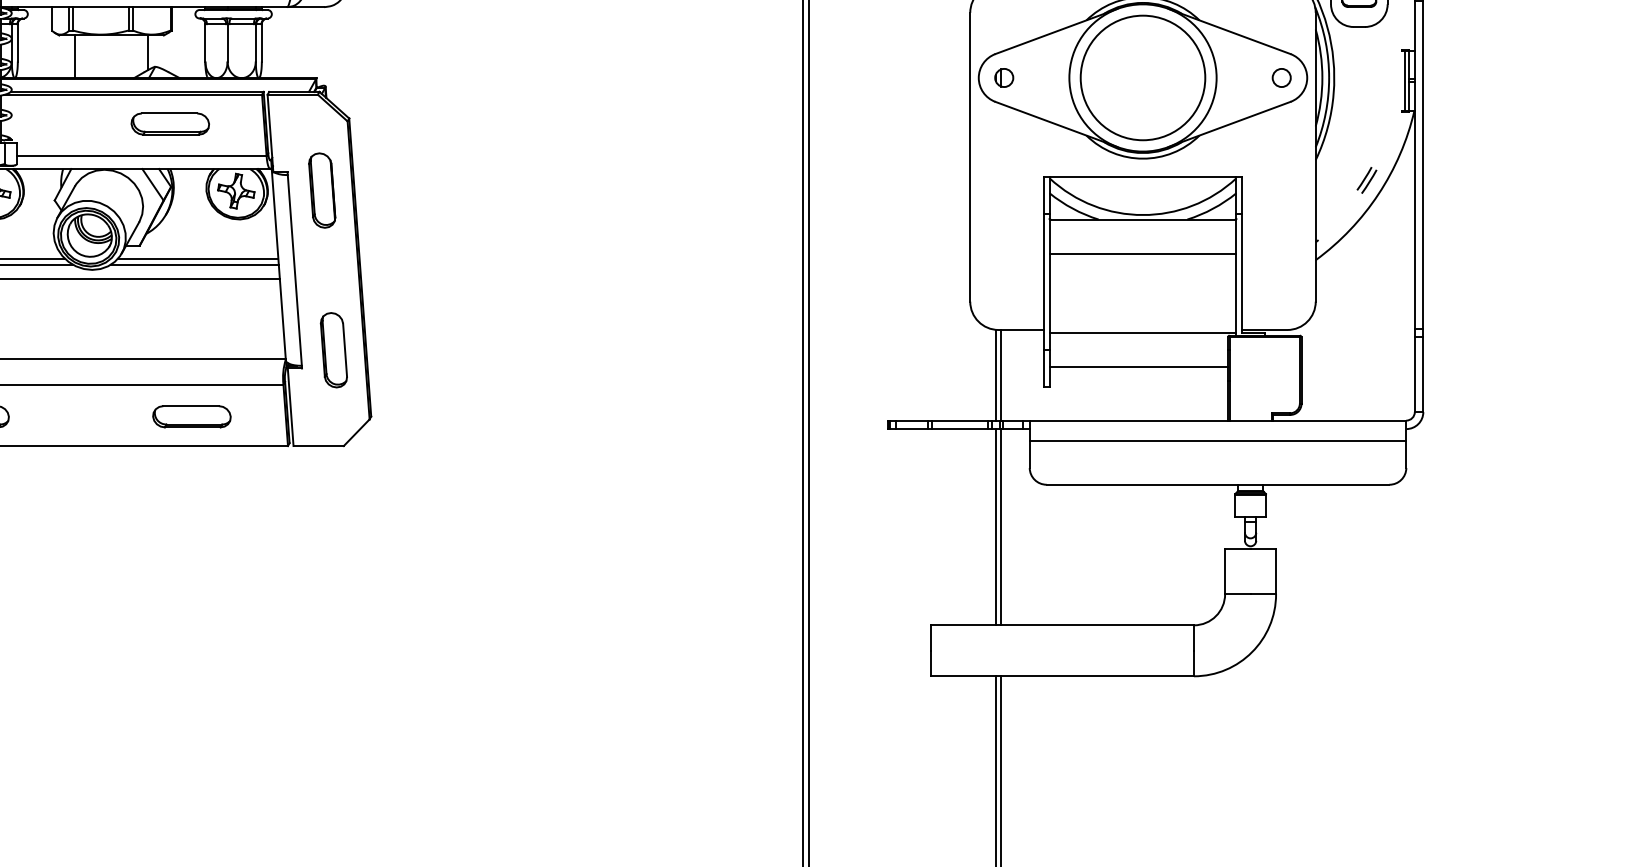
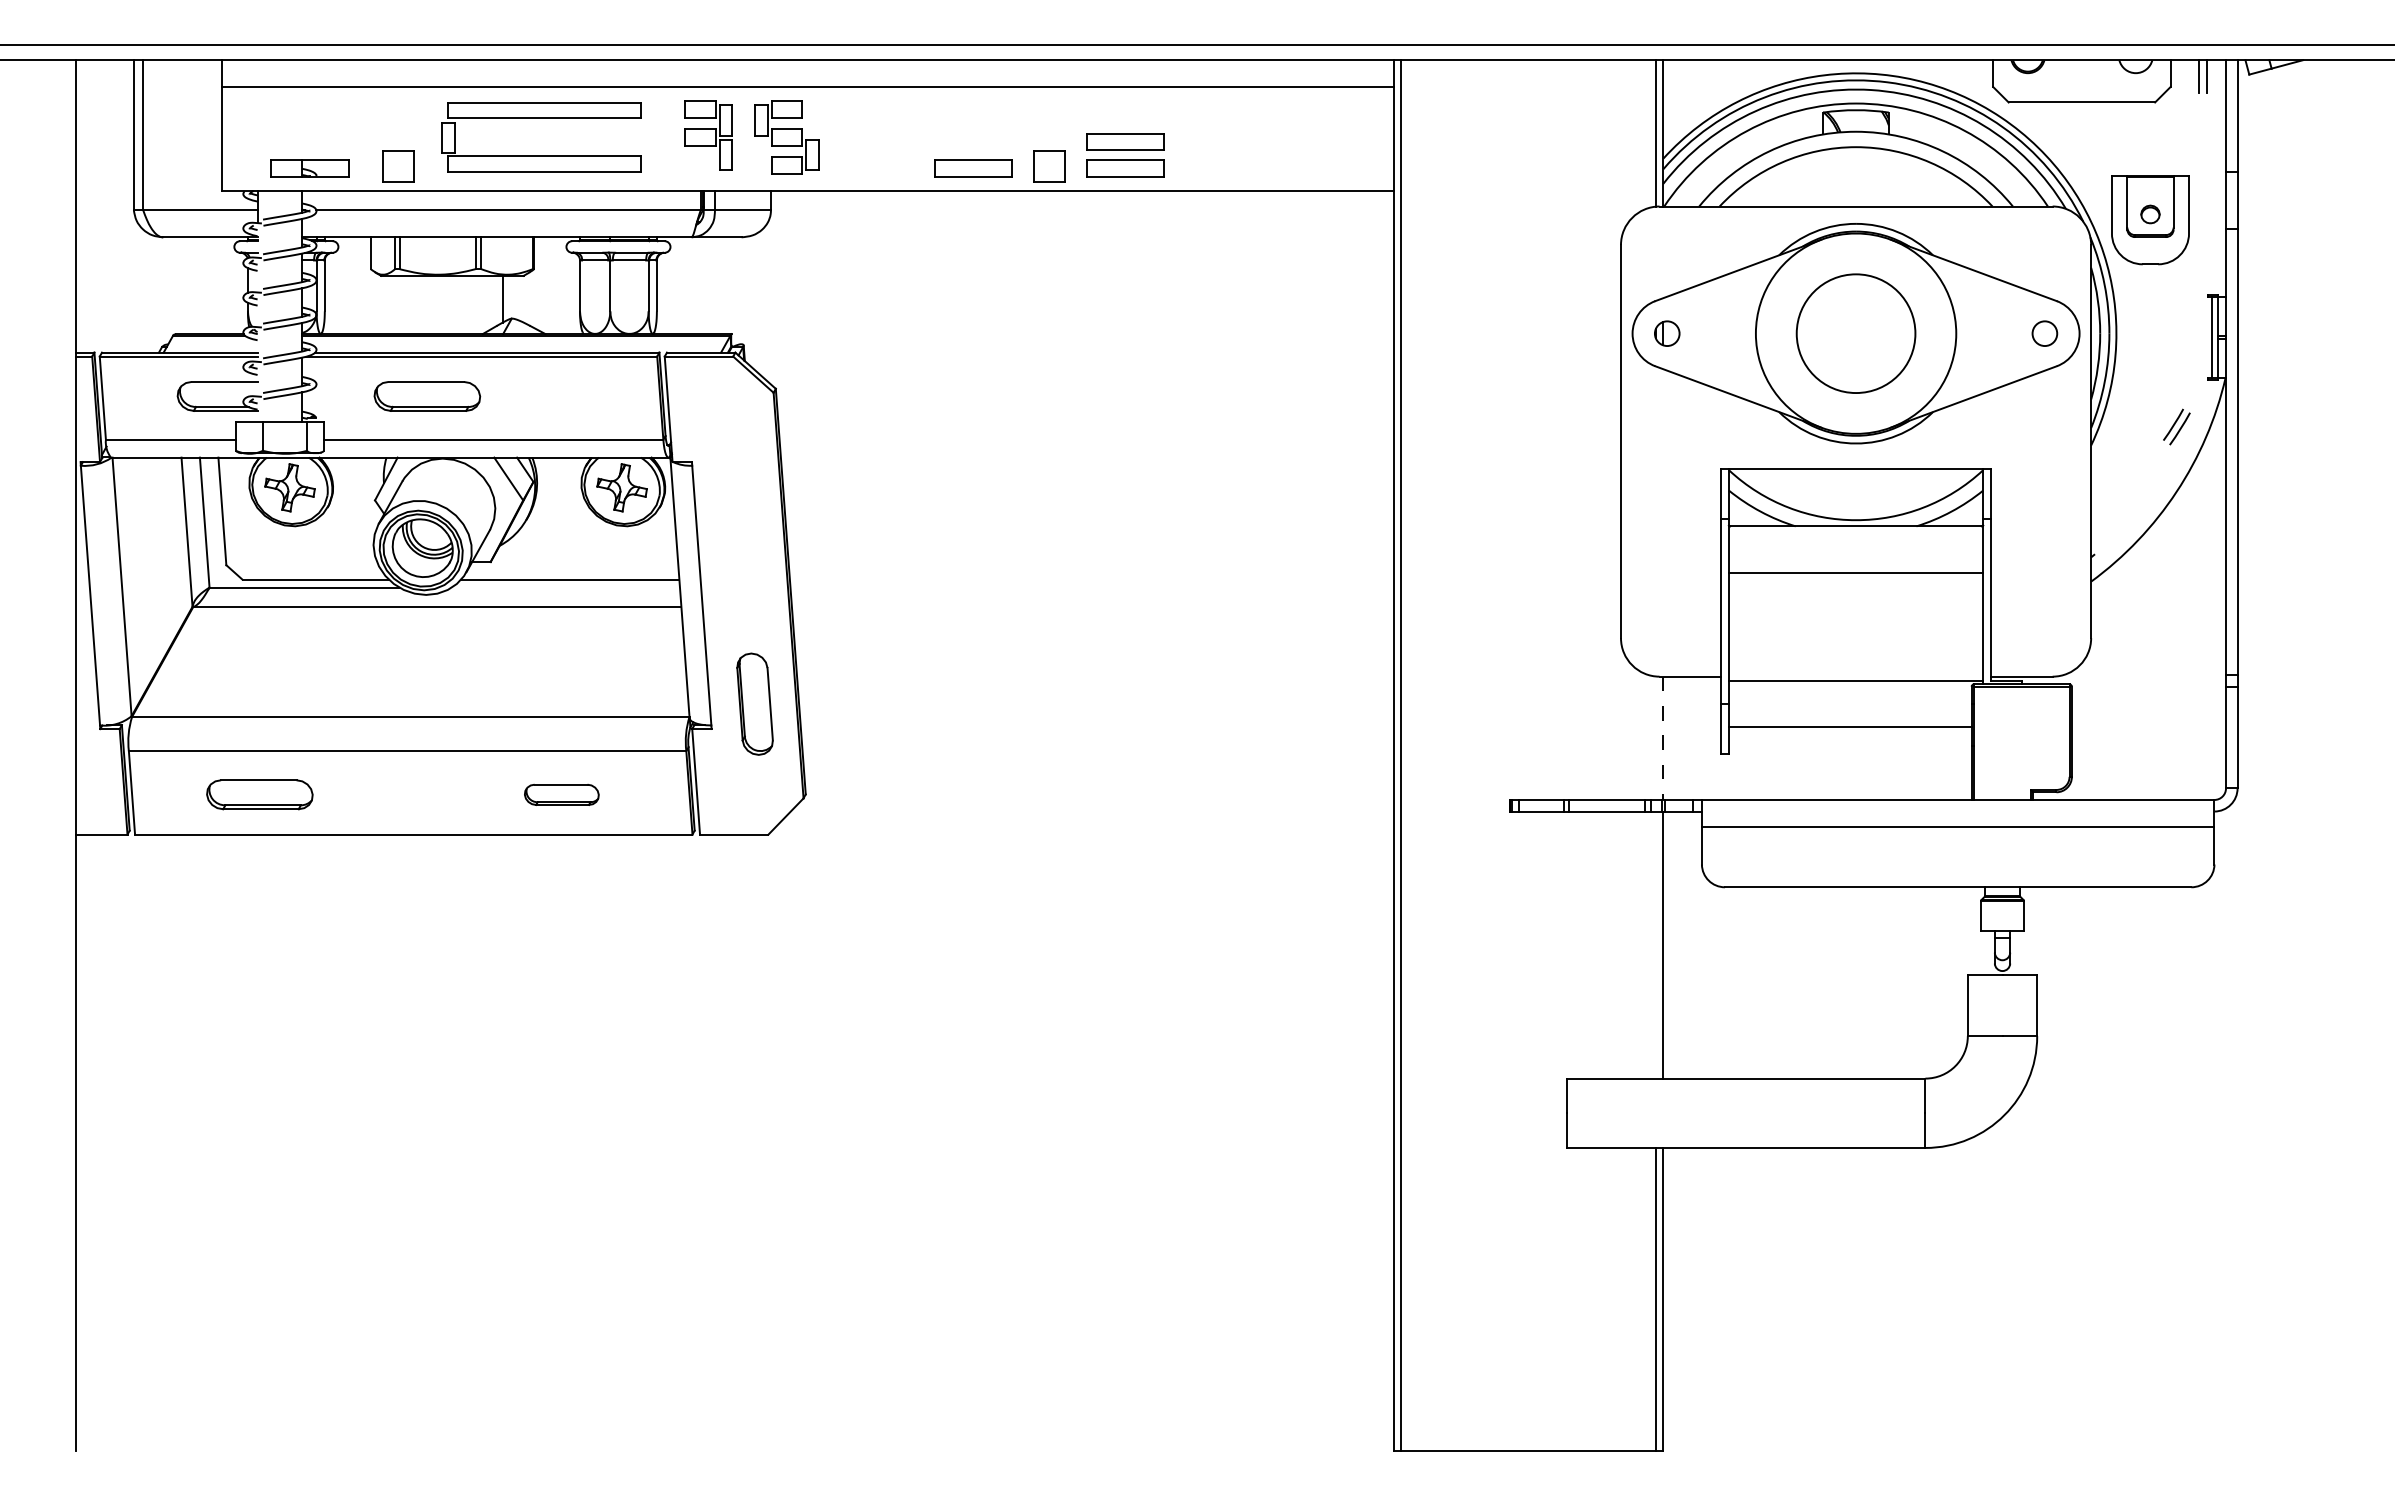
line: (74, 56) -> (402, 304), removed
circle: (1142, 77) -> (1855, 333), size x0.7
part: (170, 124) -> (427, 396), moved
part: (1366, 179) -> (2176, 426), moved
part: (321, 190) -> (738, 486), removed
line: (194, 264) -> (565, 587), removed
line: (995, 374) -> (1655, 737), removed
line: (1001, 375) -> (1663, 738), solid -> dashed
part: (191, 416) -> (561, 794), size x0.7
line: (995, 526) -> (1655, 944), removed

